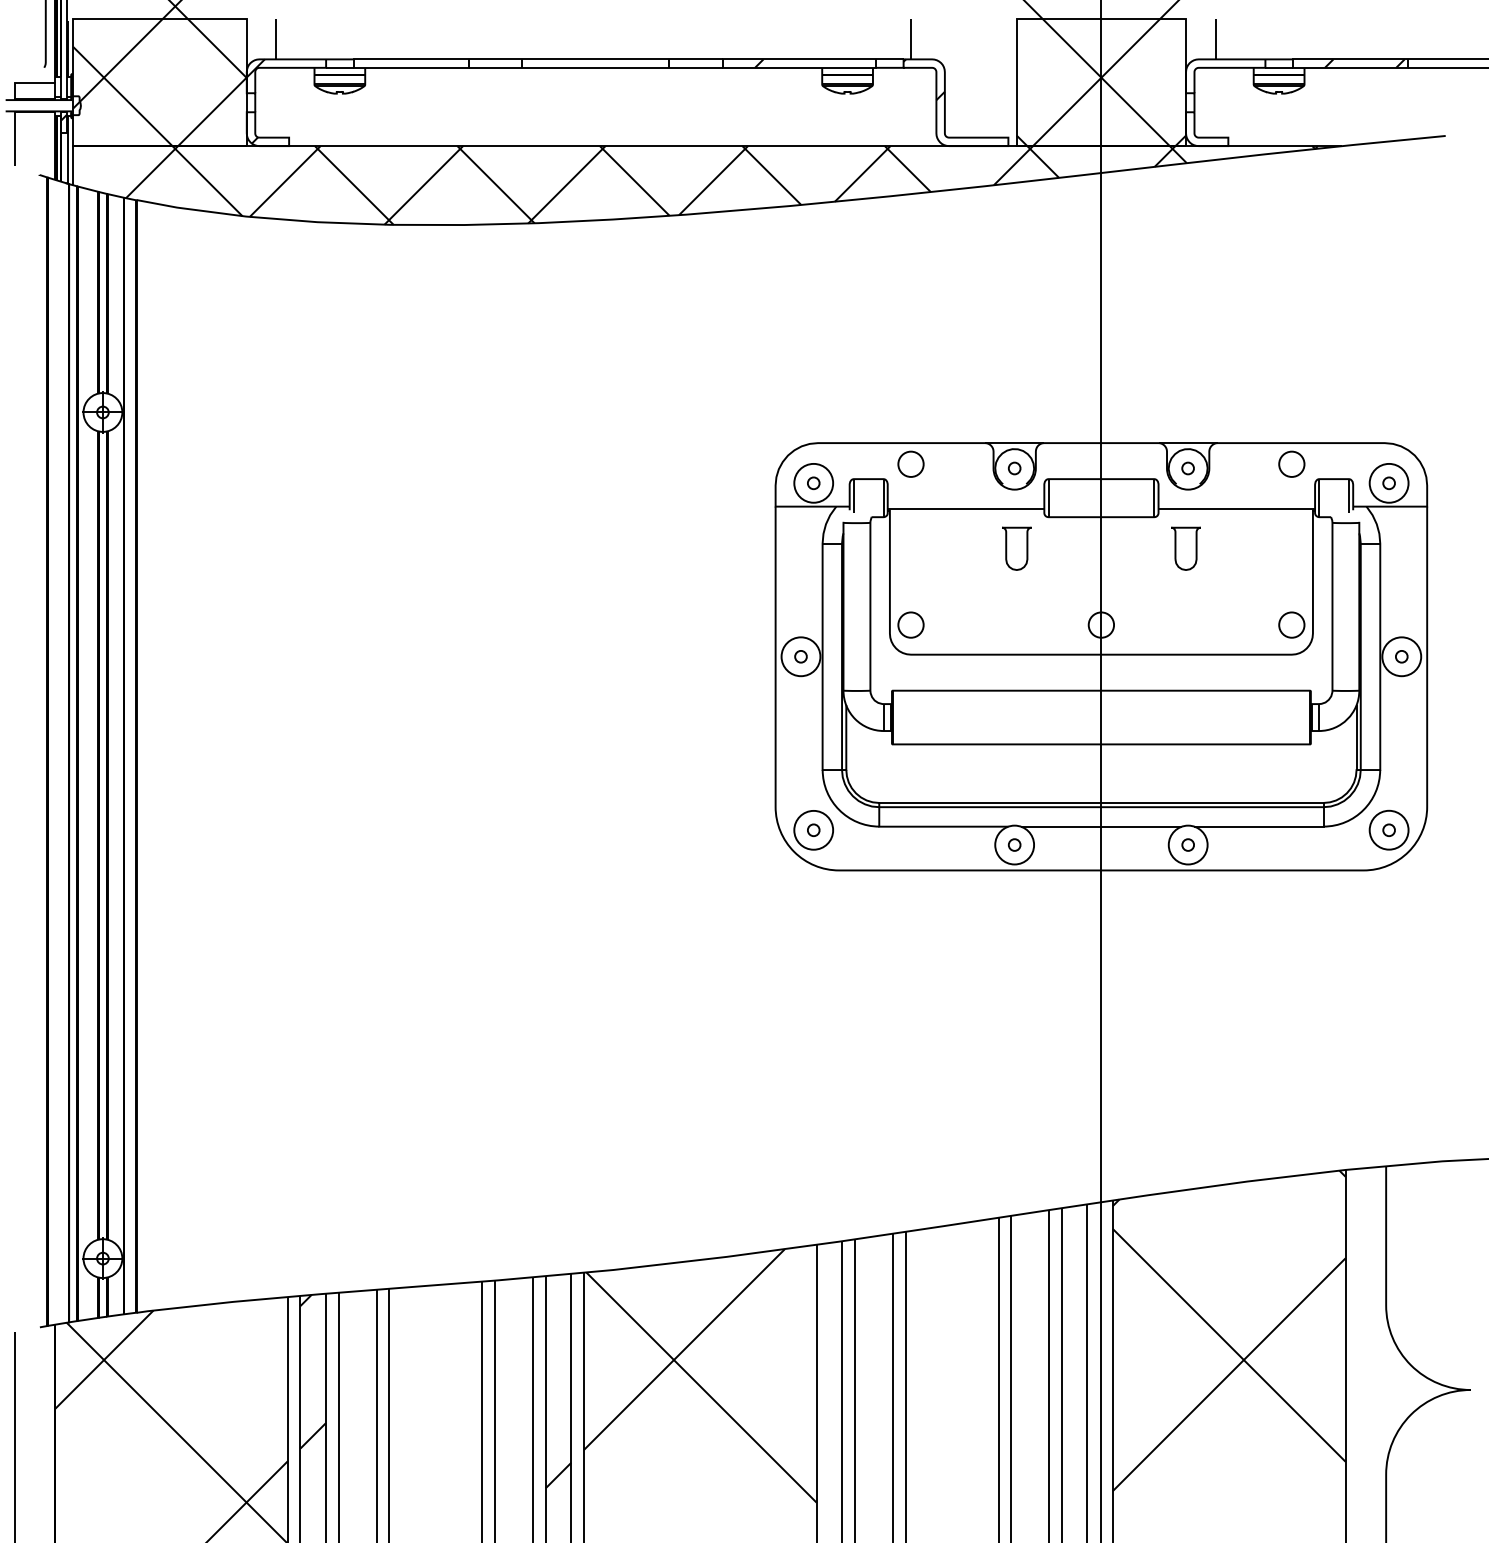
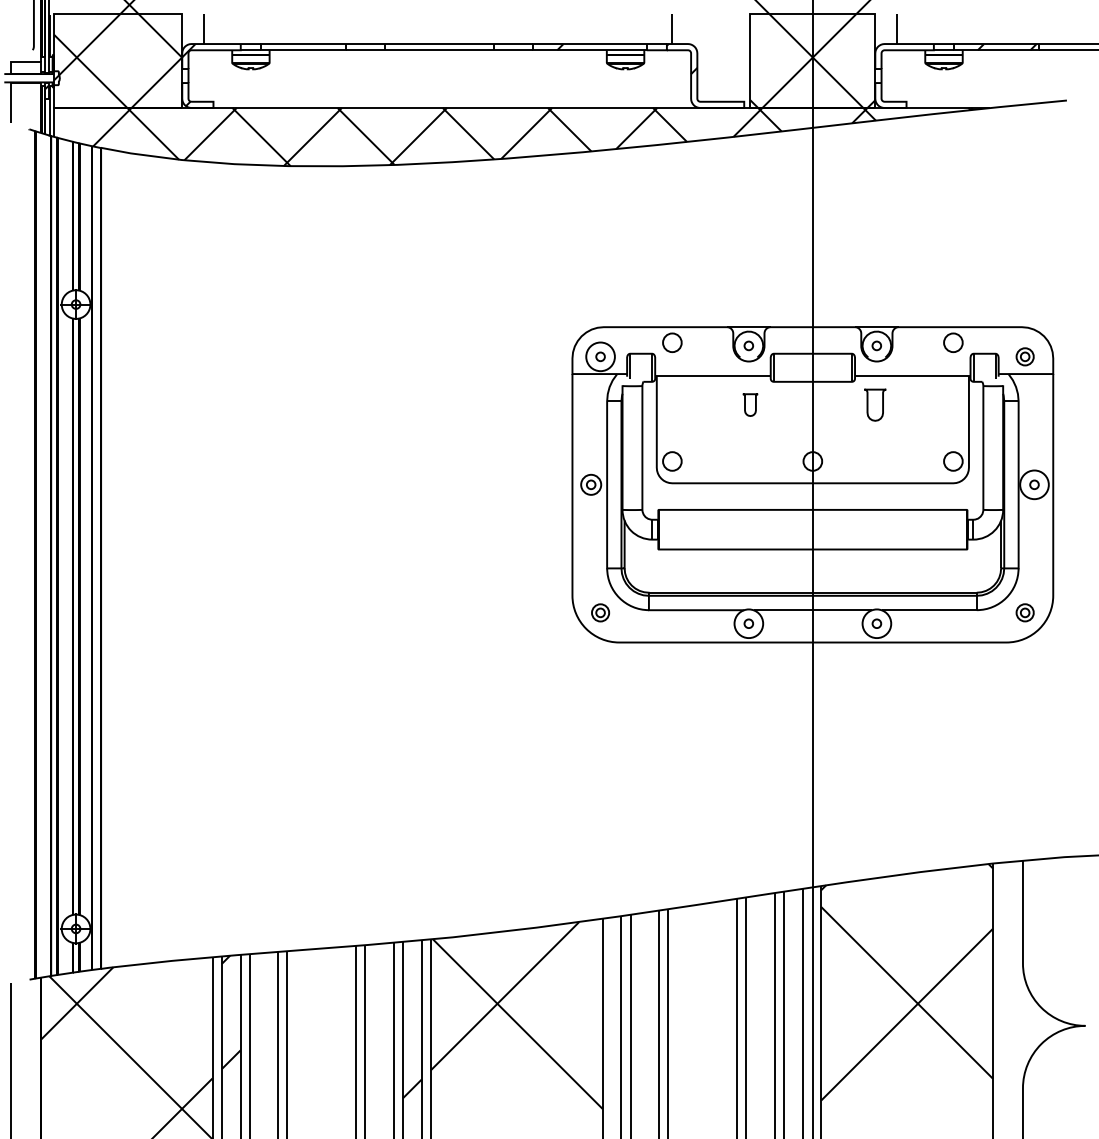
circle: (1388, 482) -> (1024, 356), size x0.6
part: (1016, 548) -> (750, 404), size x0.7
circle: (800, 656) -> (590, 484), size x0.7
circle: (813, 829) -> (600, 612), size x0.6
circle: (1388, 829) -> (1024, 612), size x0.6

